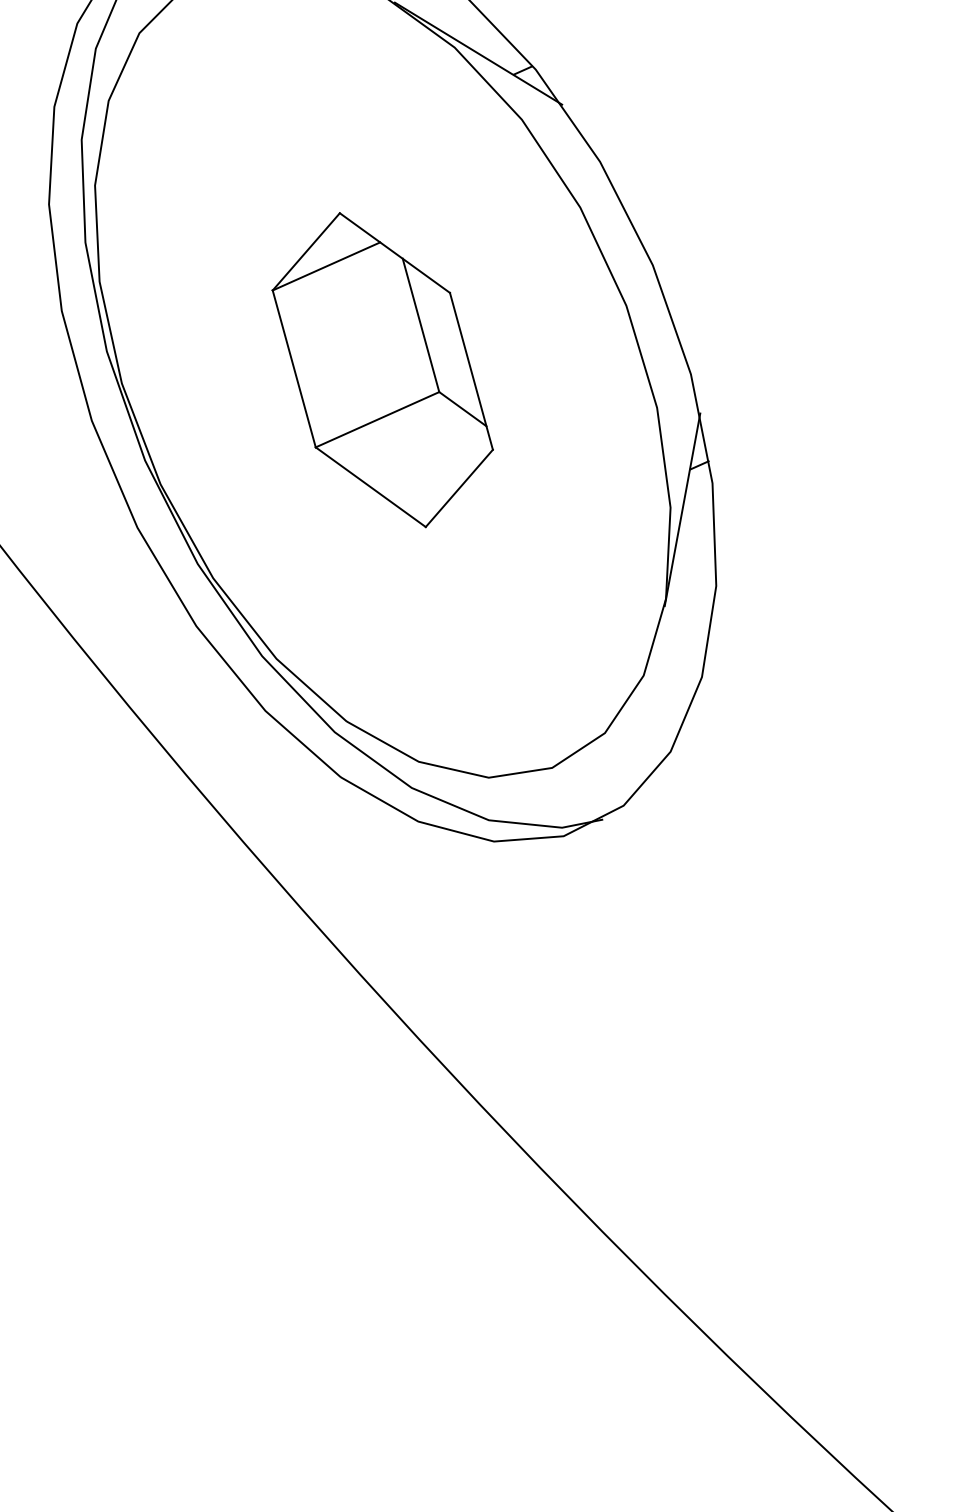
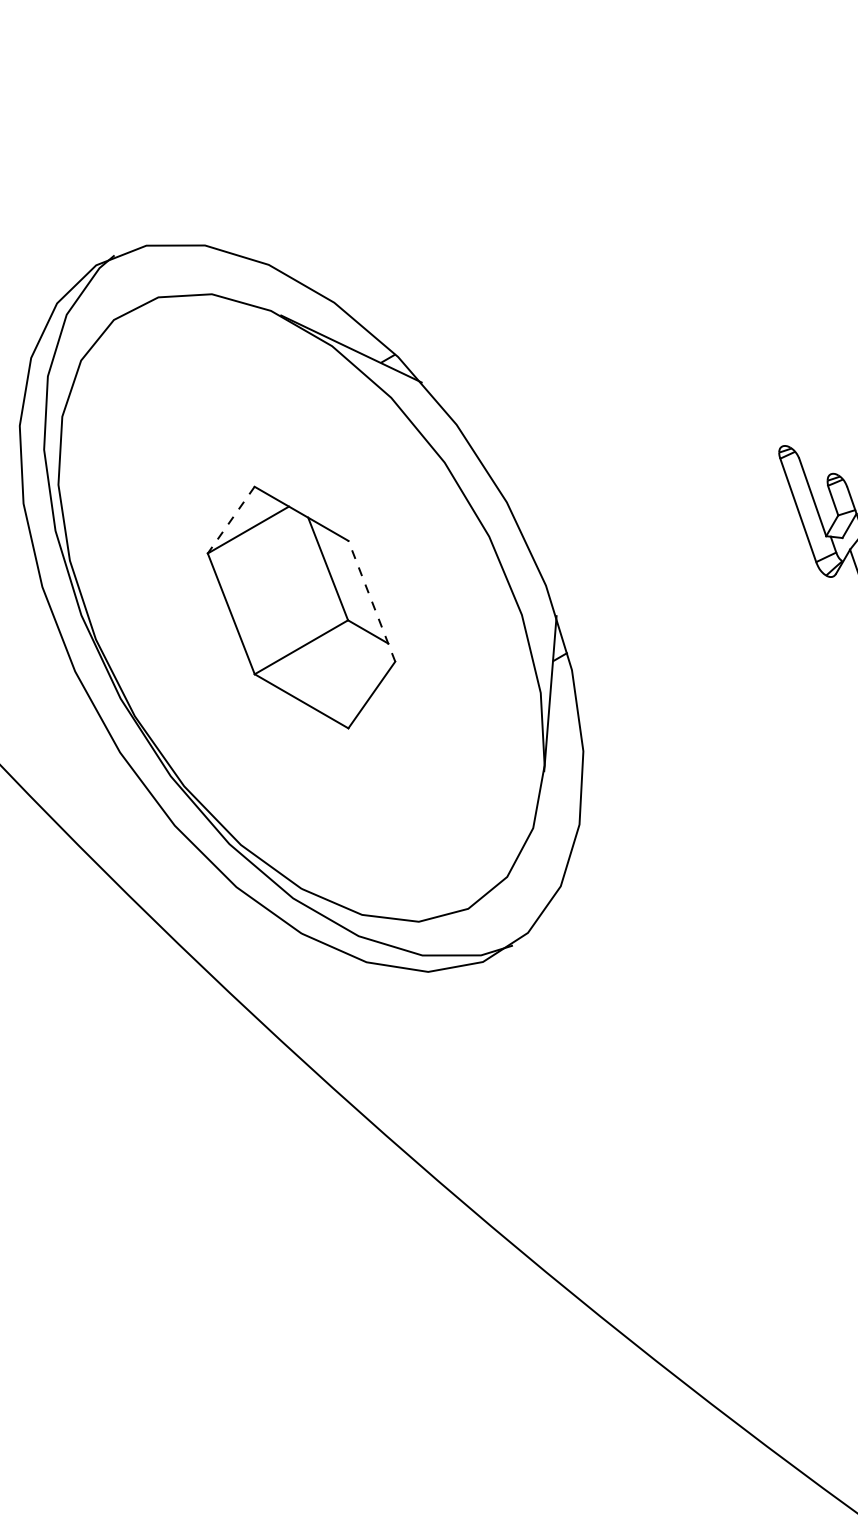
line: (306, 252) -> (231, 520), solid -> dashed
line: (470, 371) -> (371, 601), solid -> dashed

